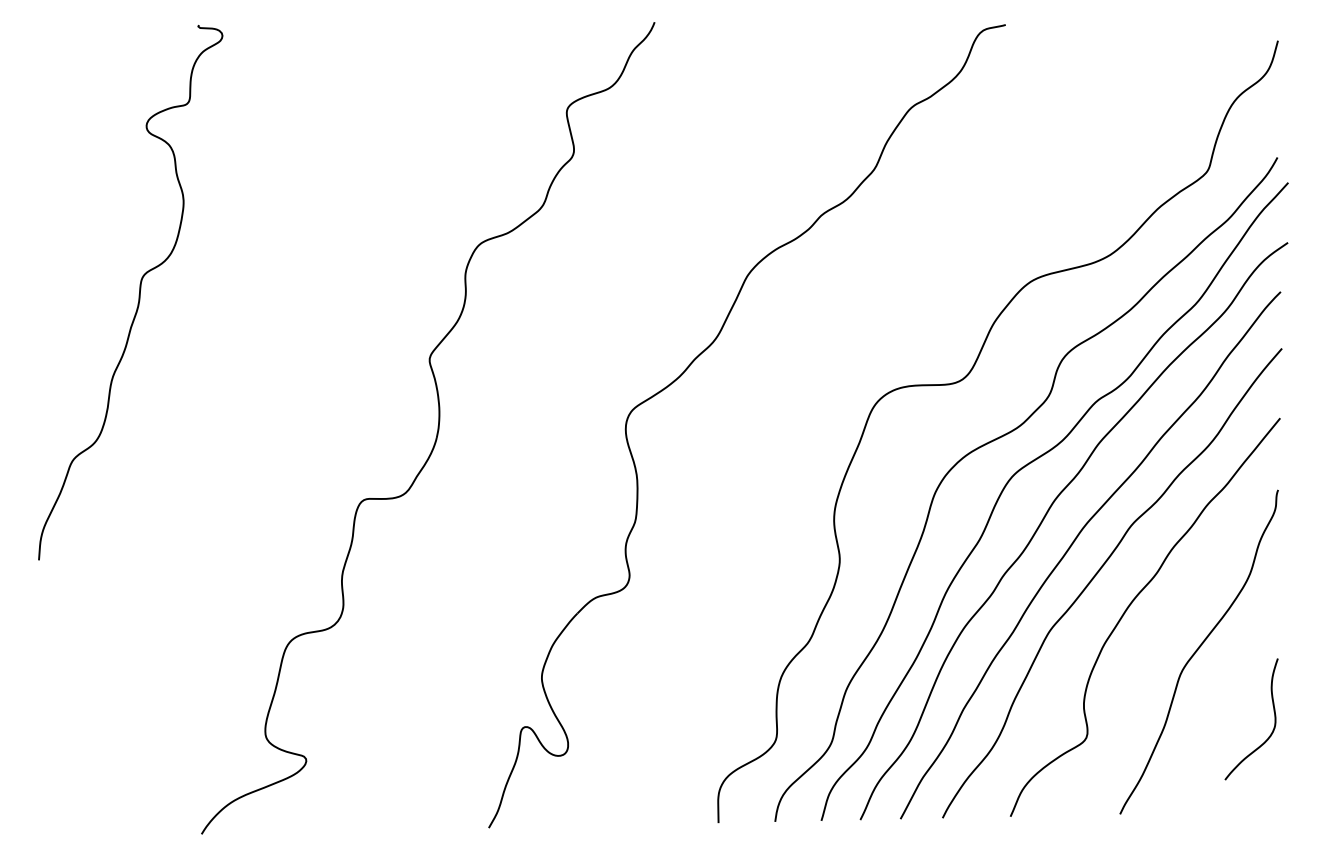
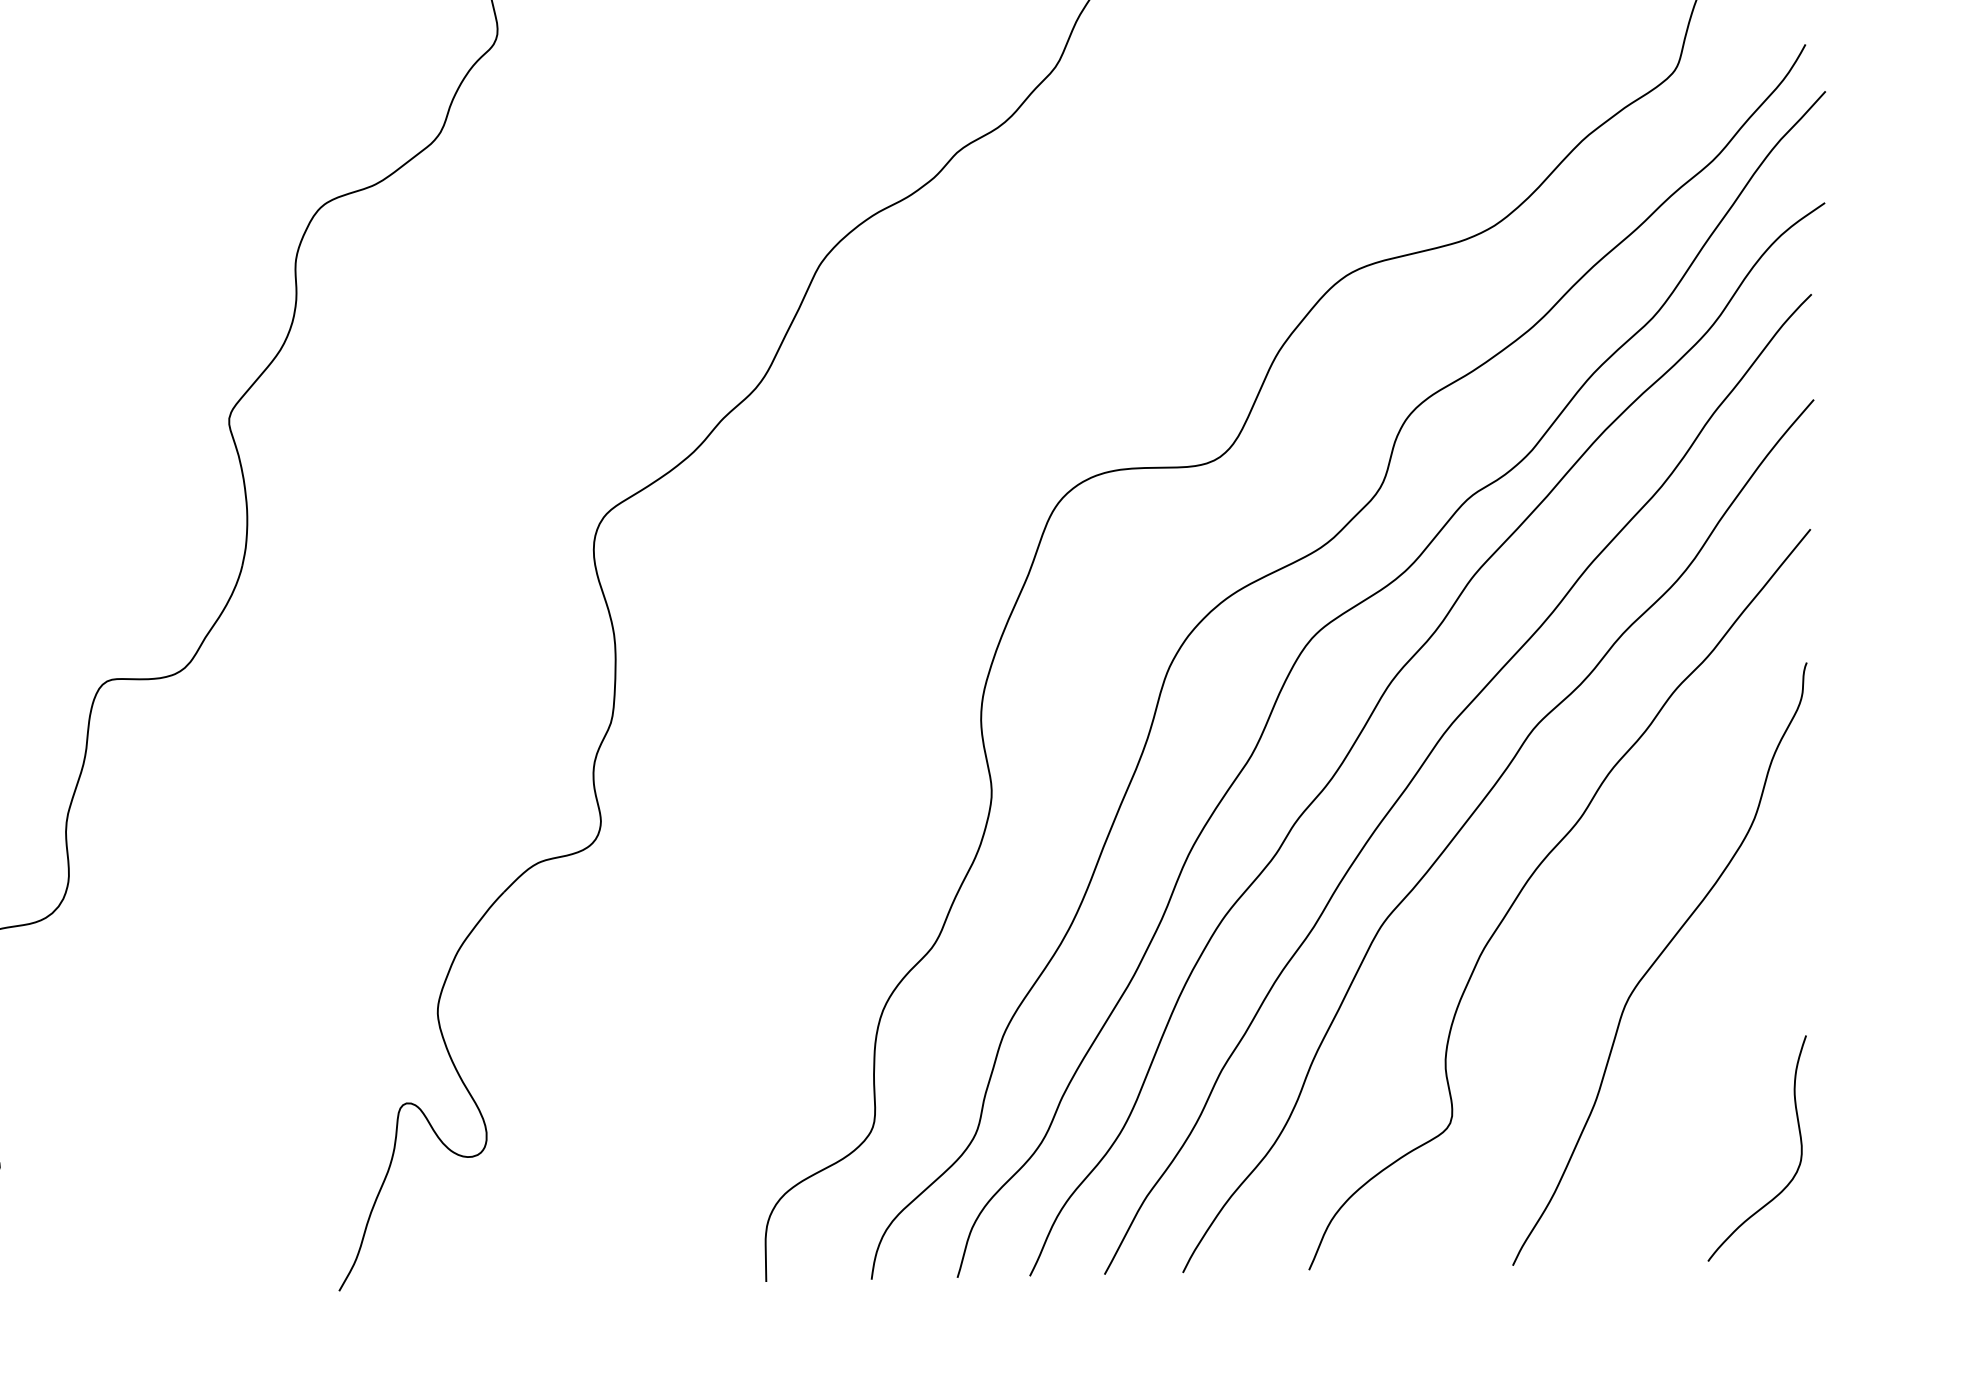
curve: (1274, 719) -> (1799, 1148), moved

